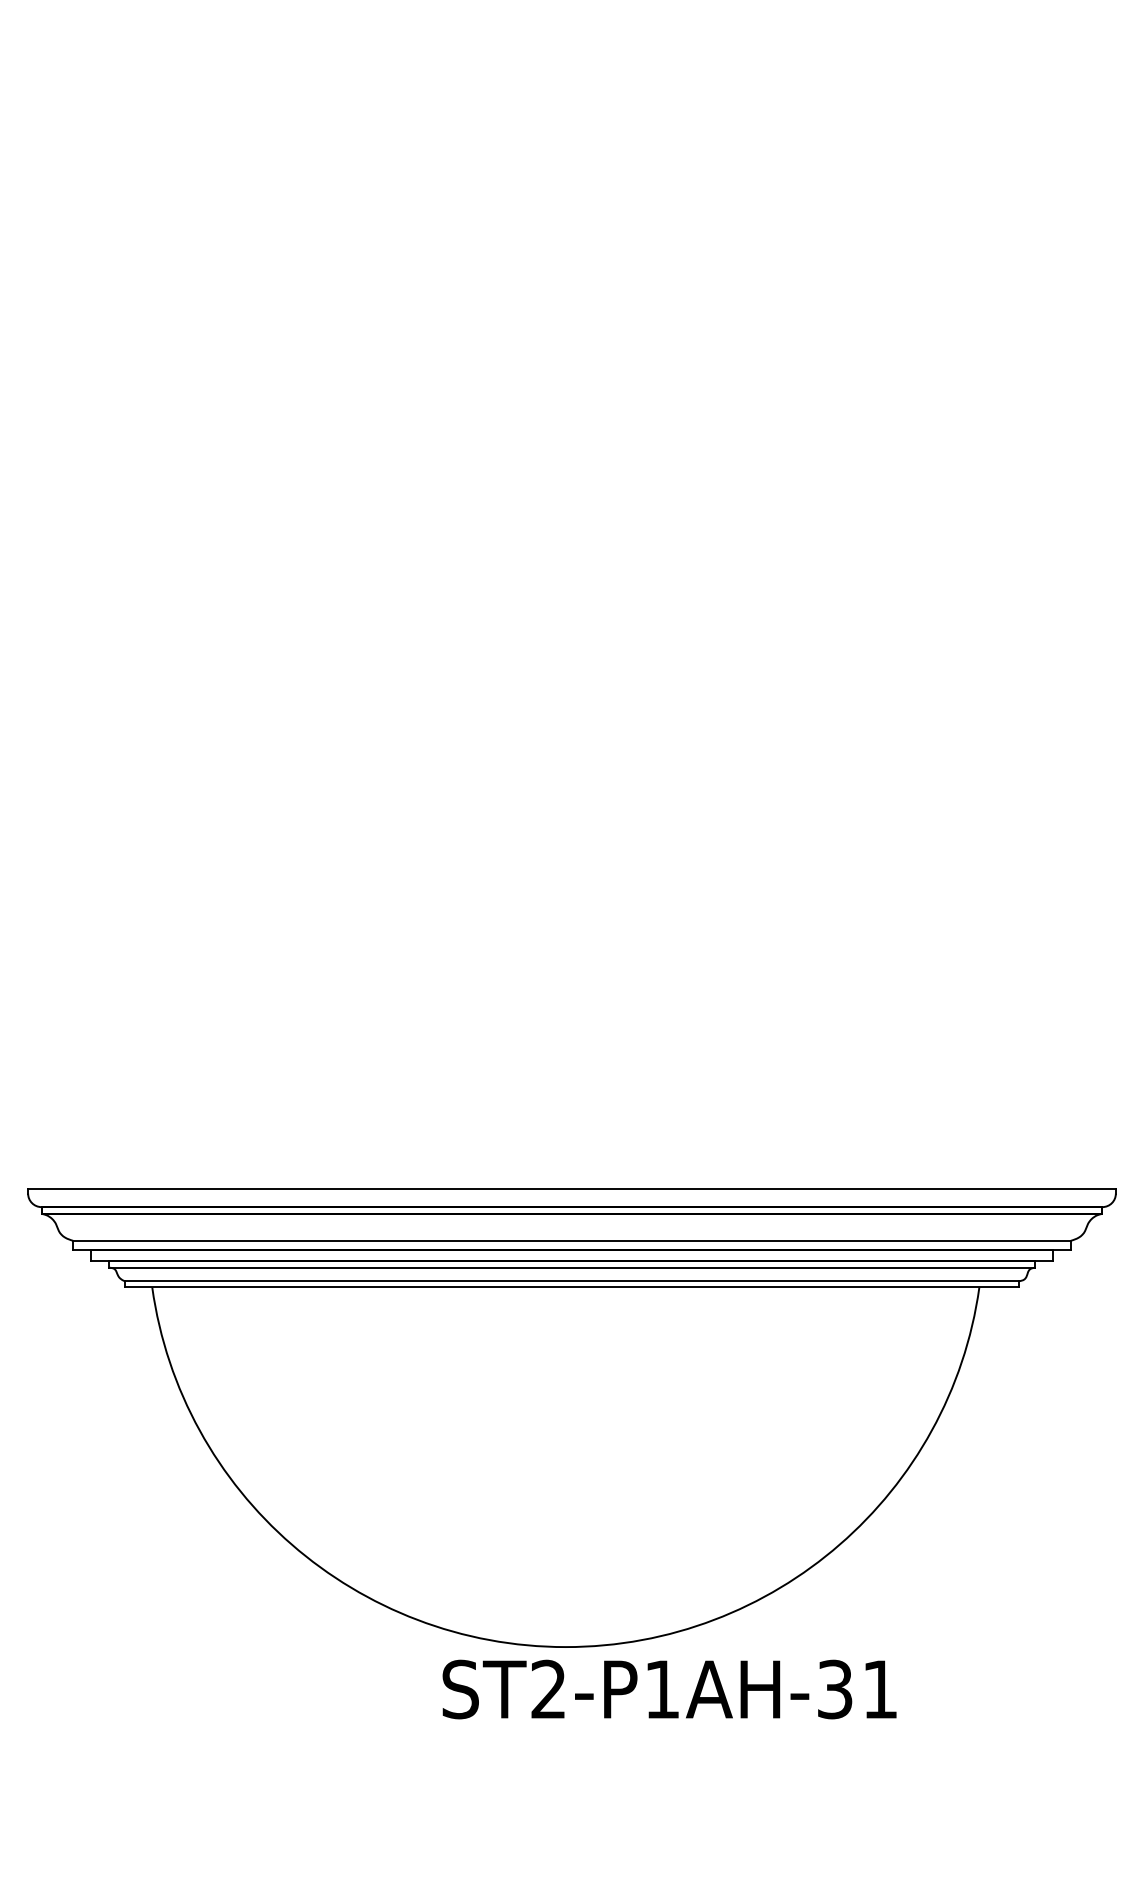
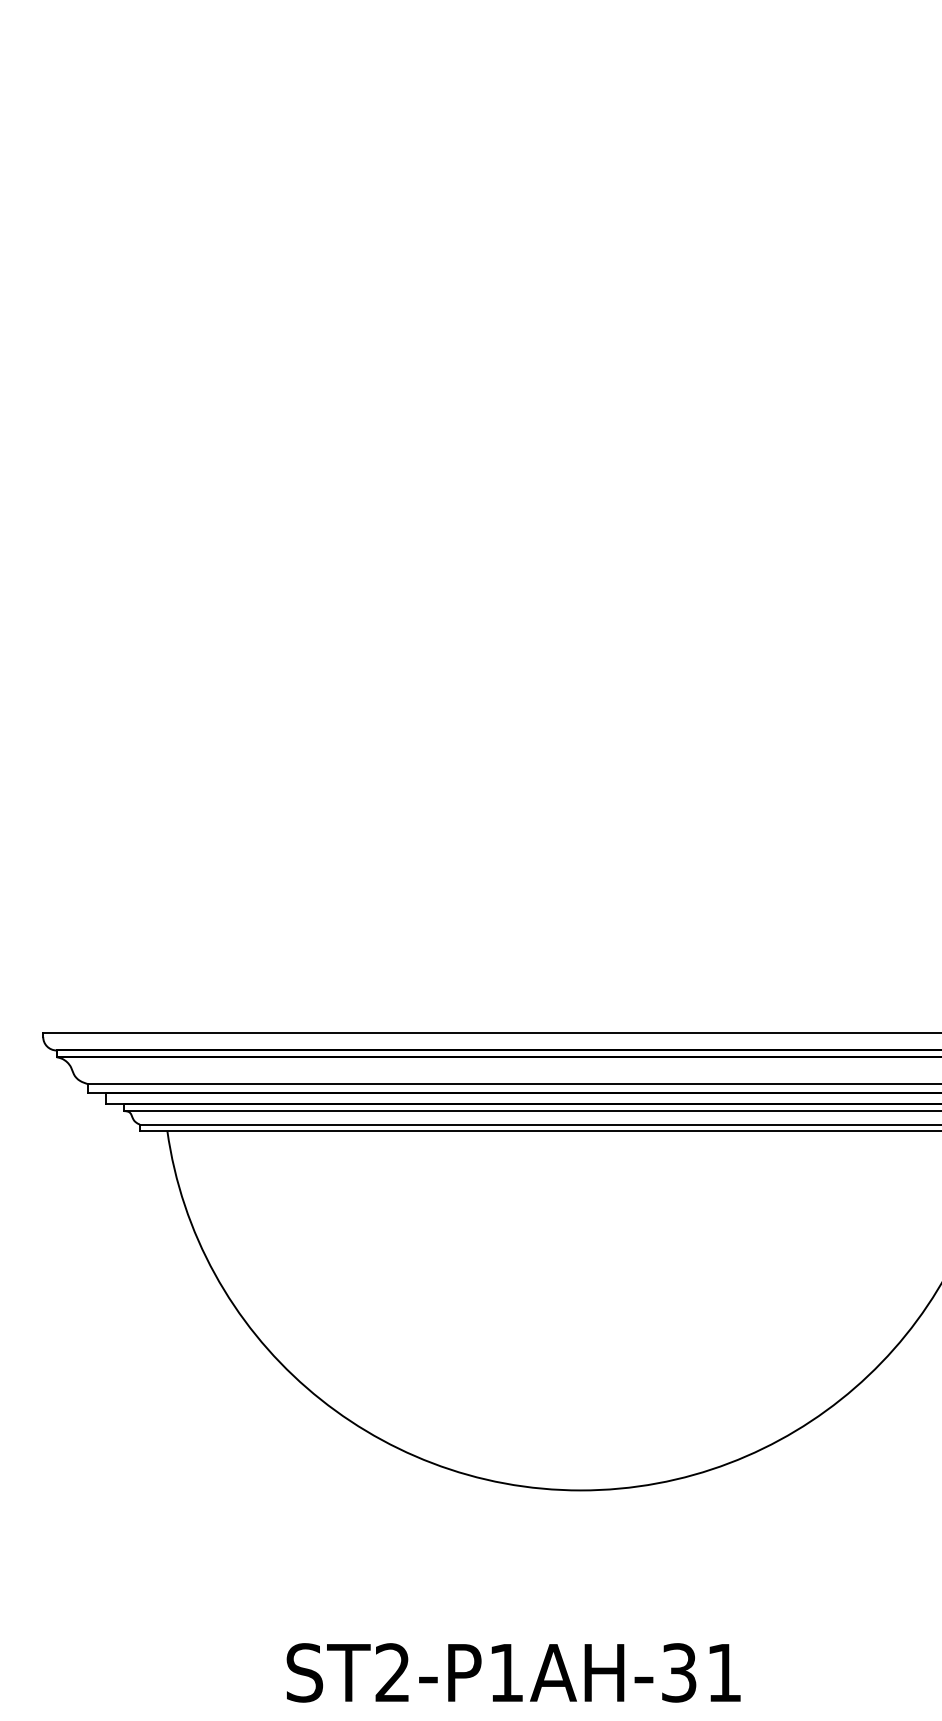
text: (669, 1689) -> (513, 1672), moved

